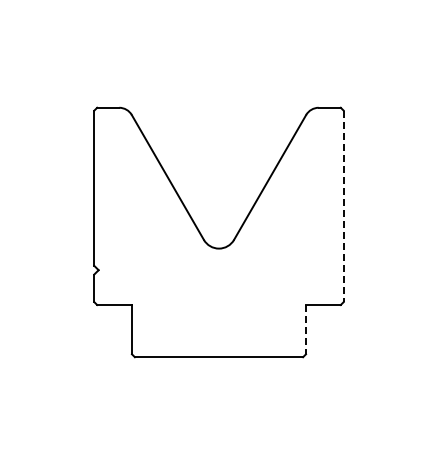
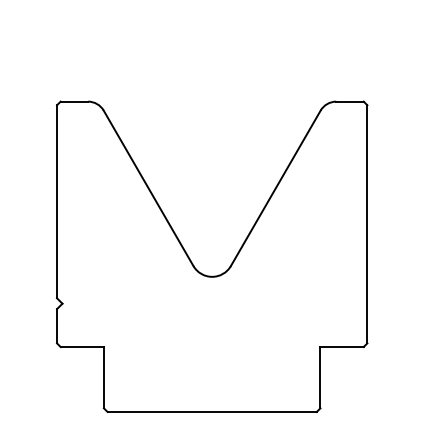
line: (343, 206) -> (367, 224), dashed -> solid
line: (306, 329) -> (321, 377), dashed -> solid

